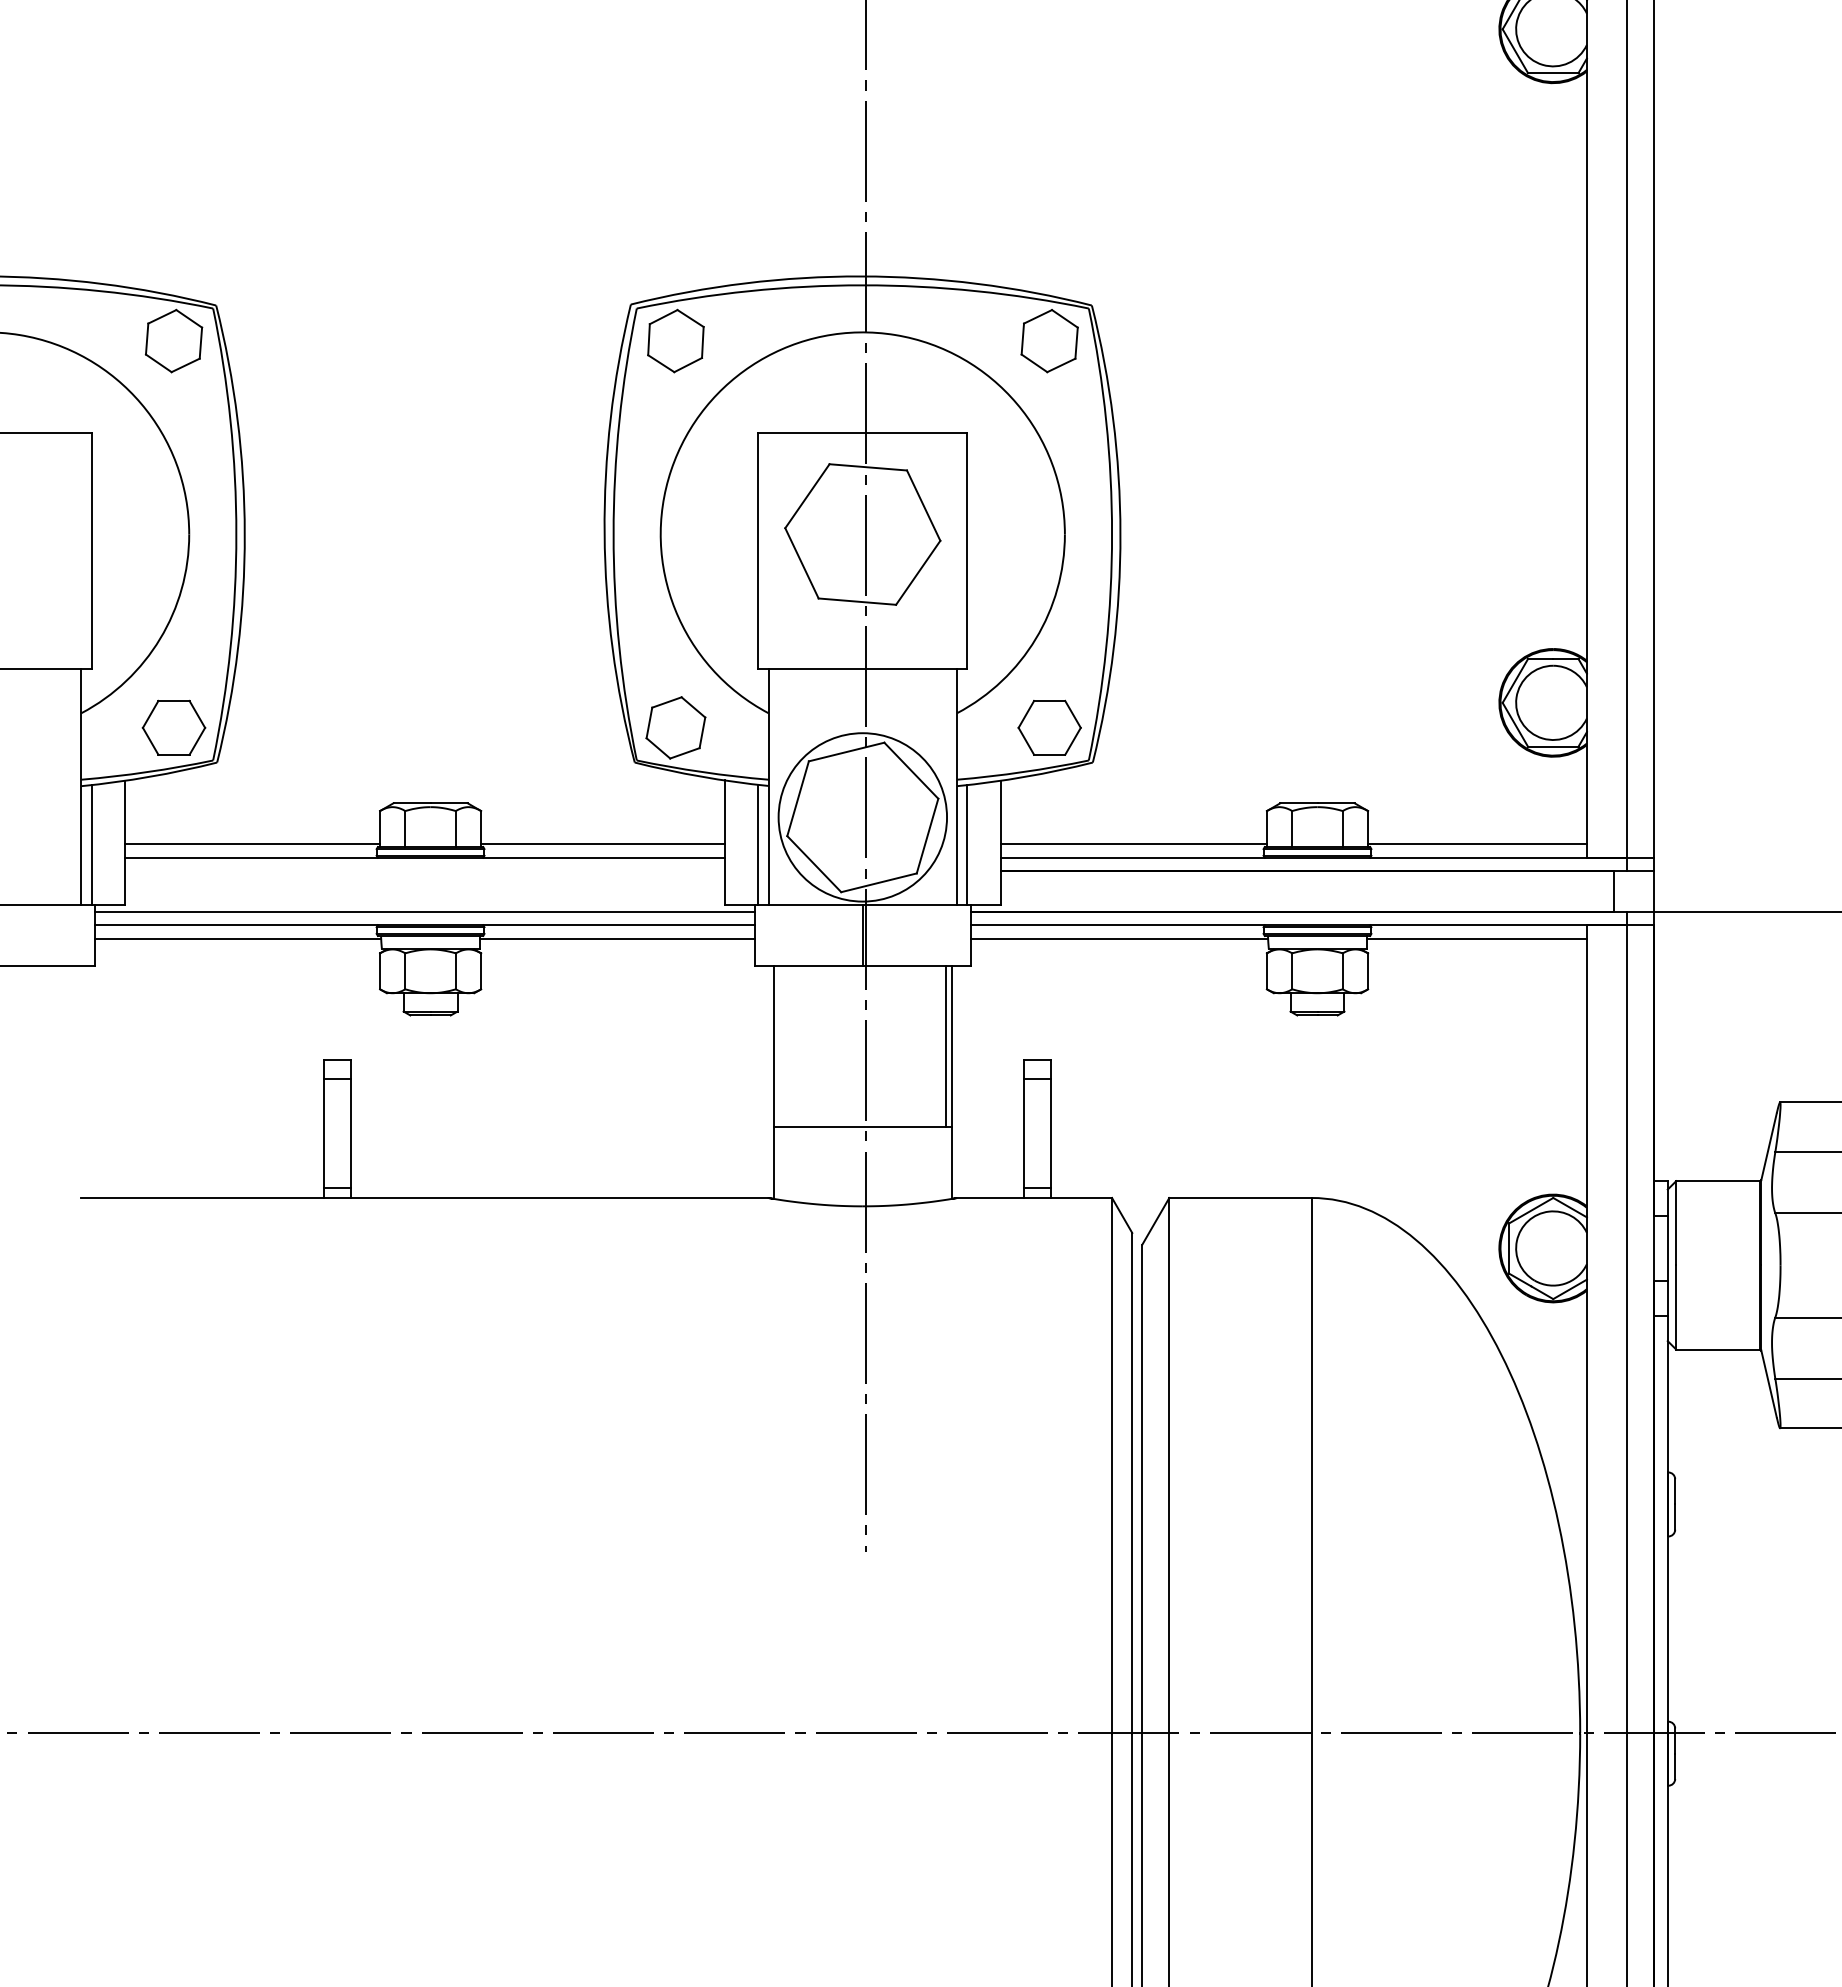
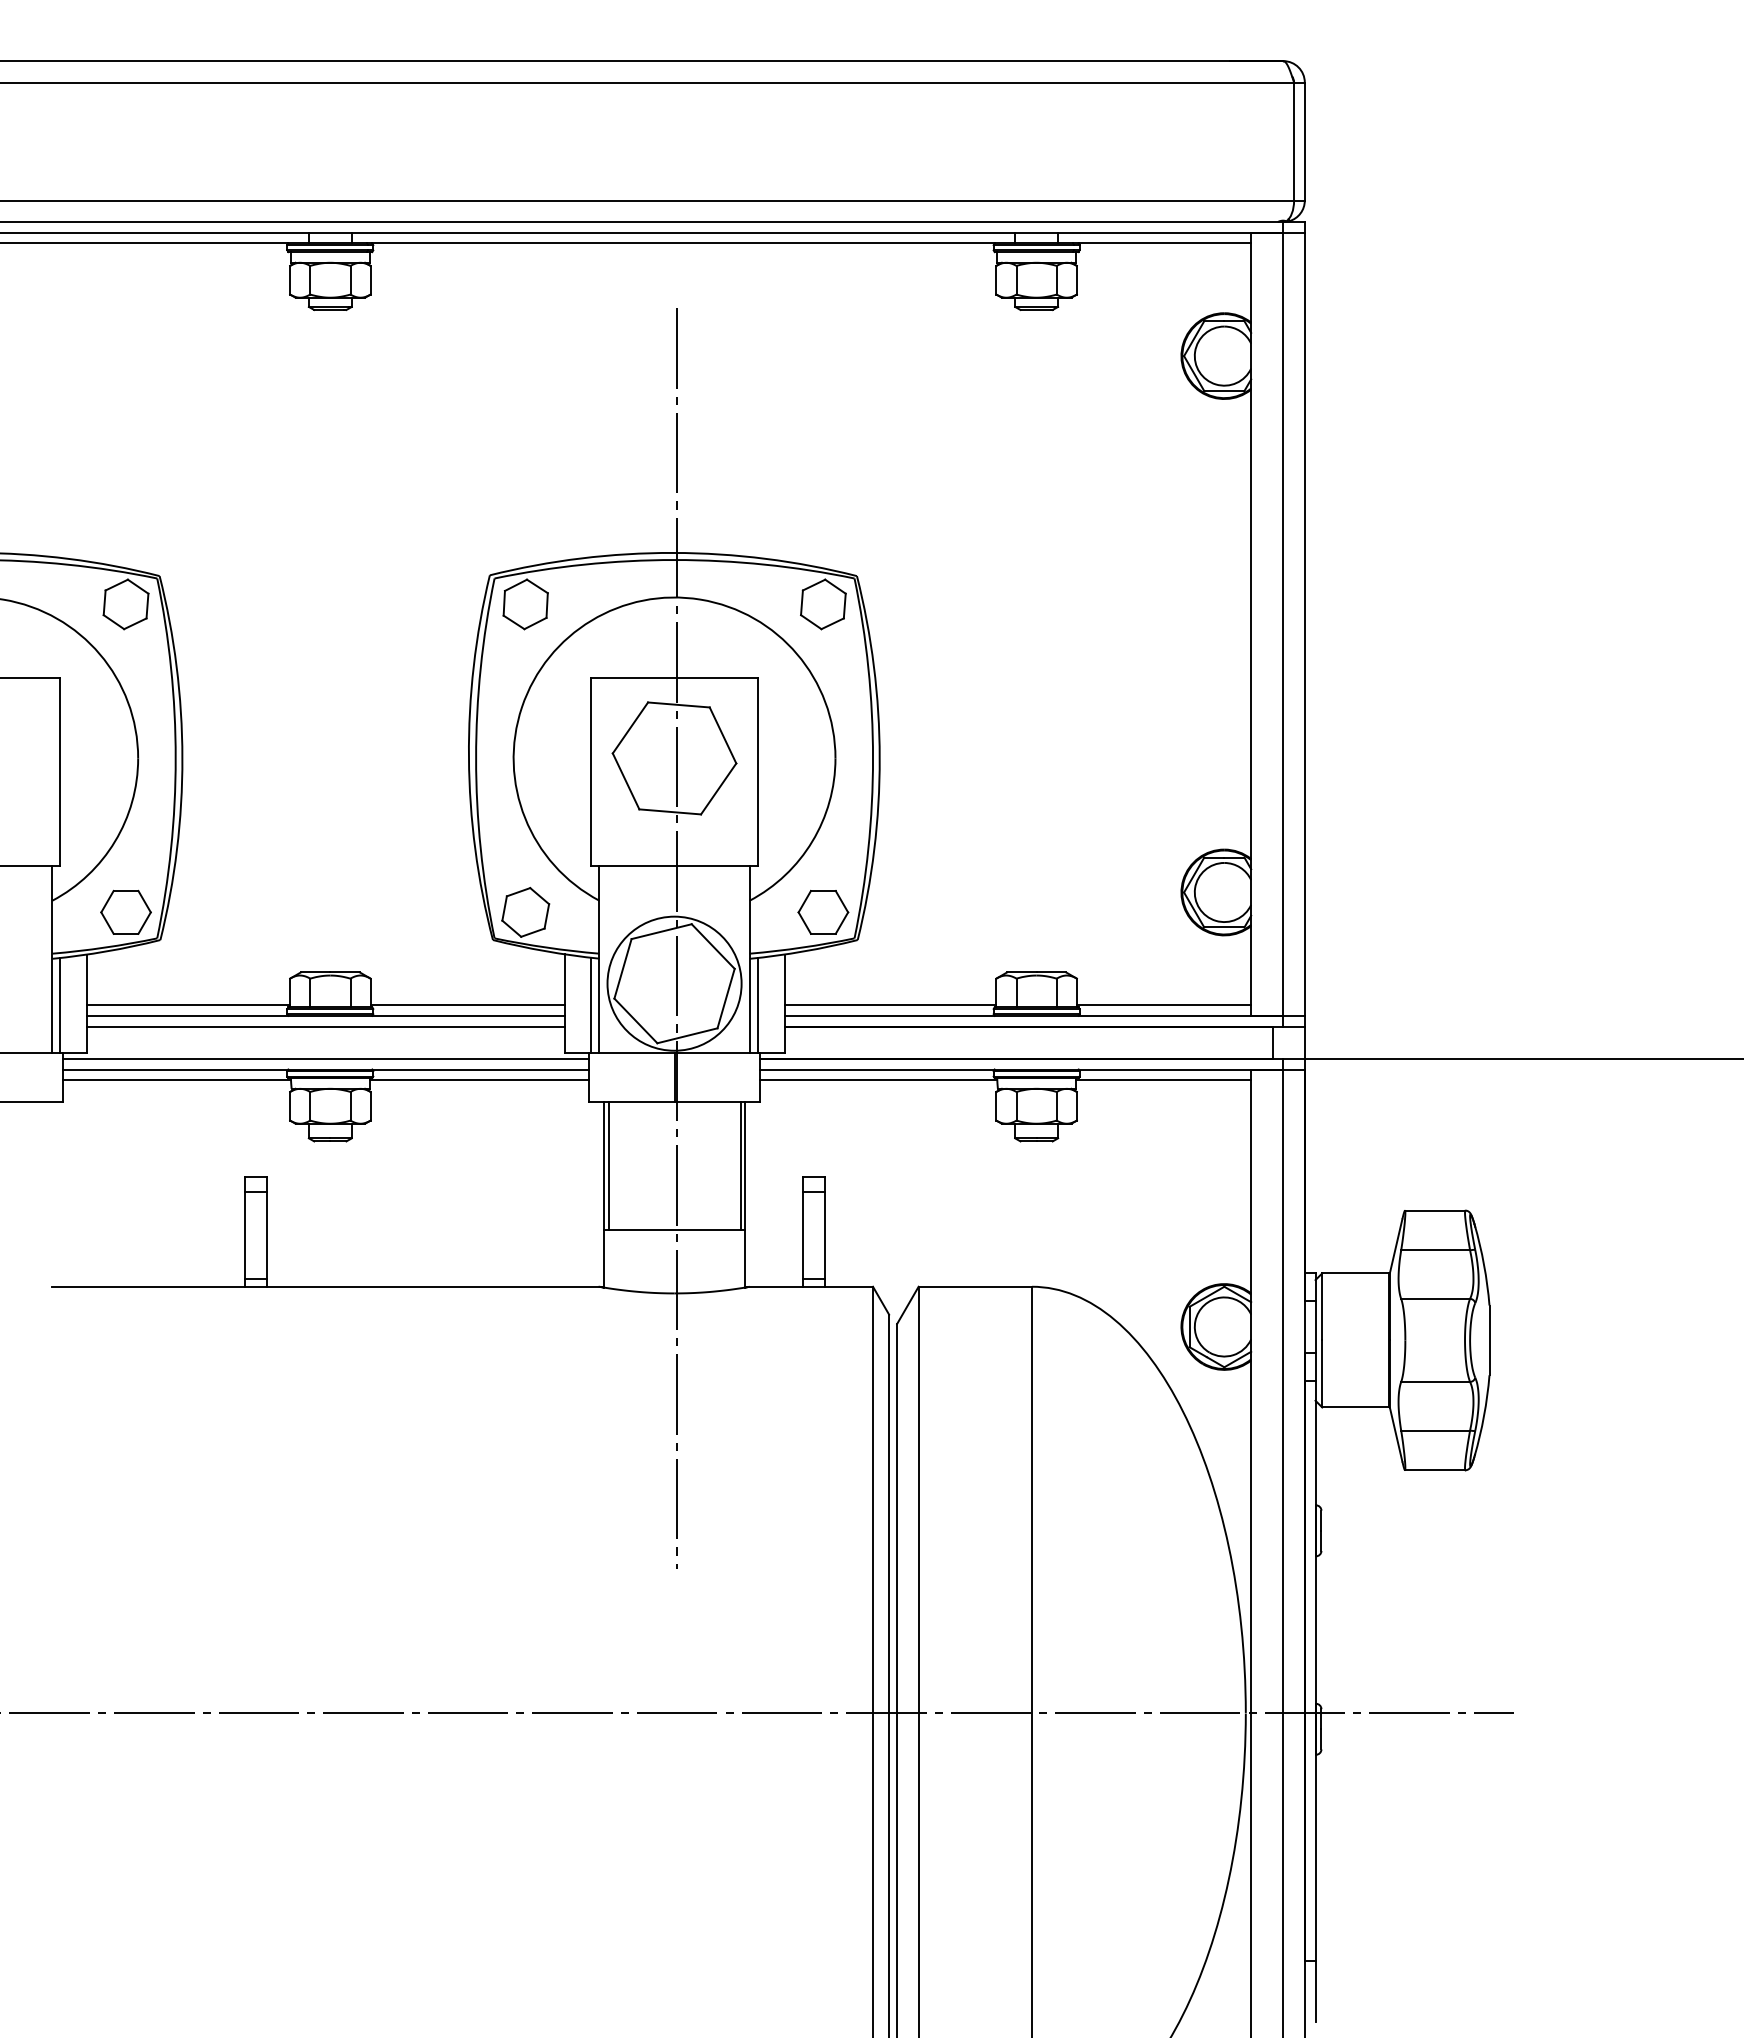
line: (424, 871) -> (325, 1026), added
line: (779, 1045) -> (608, 1165), added

